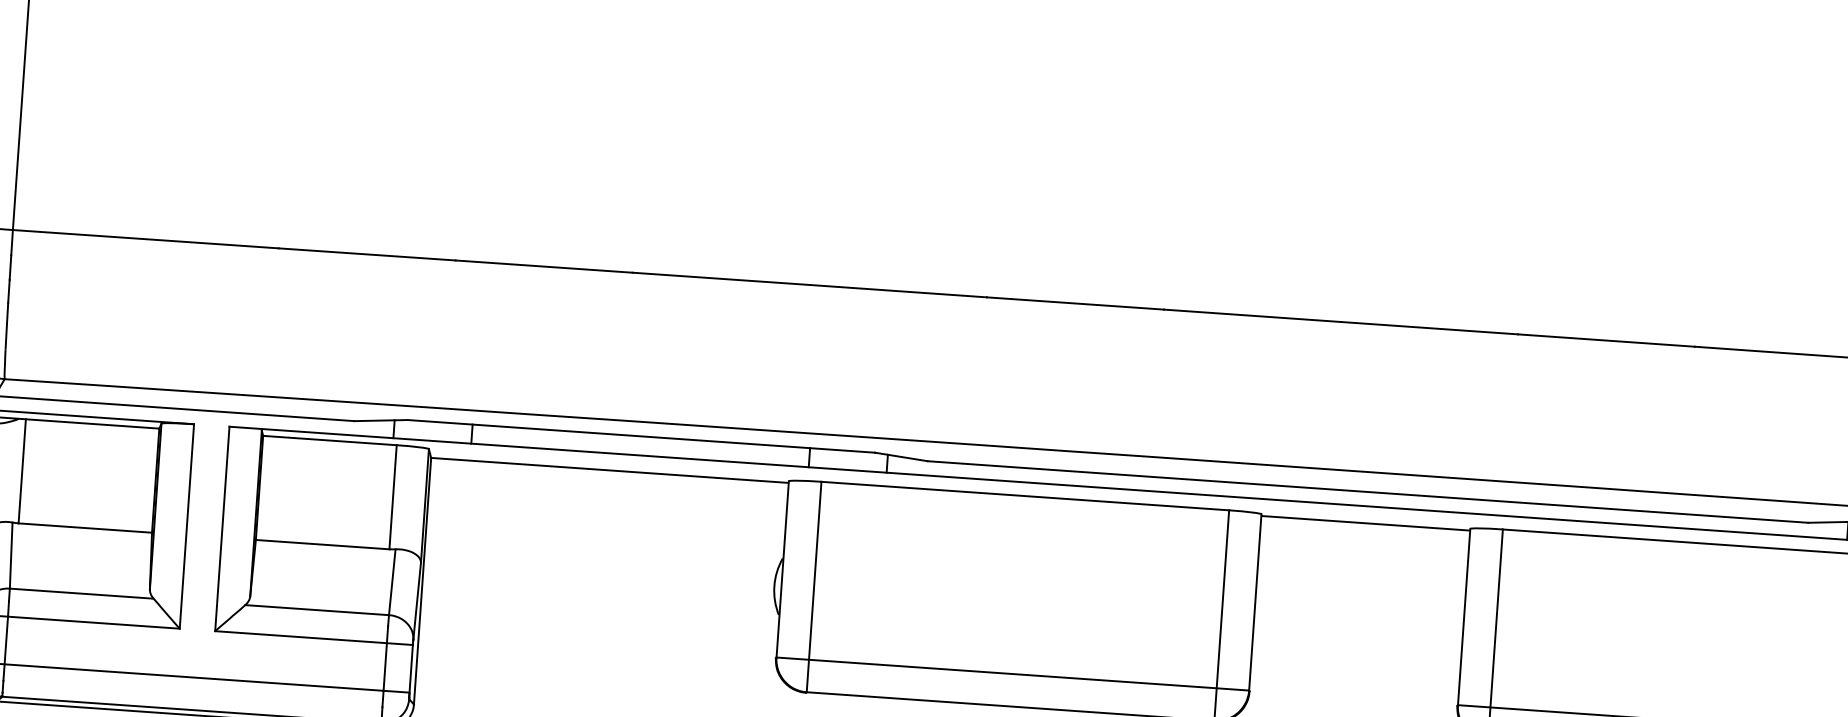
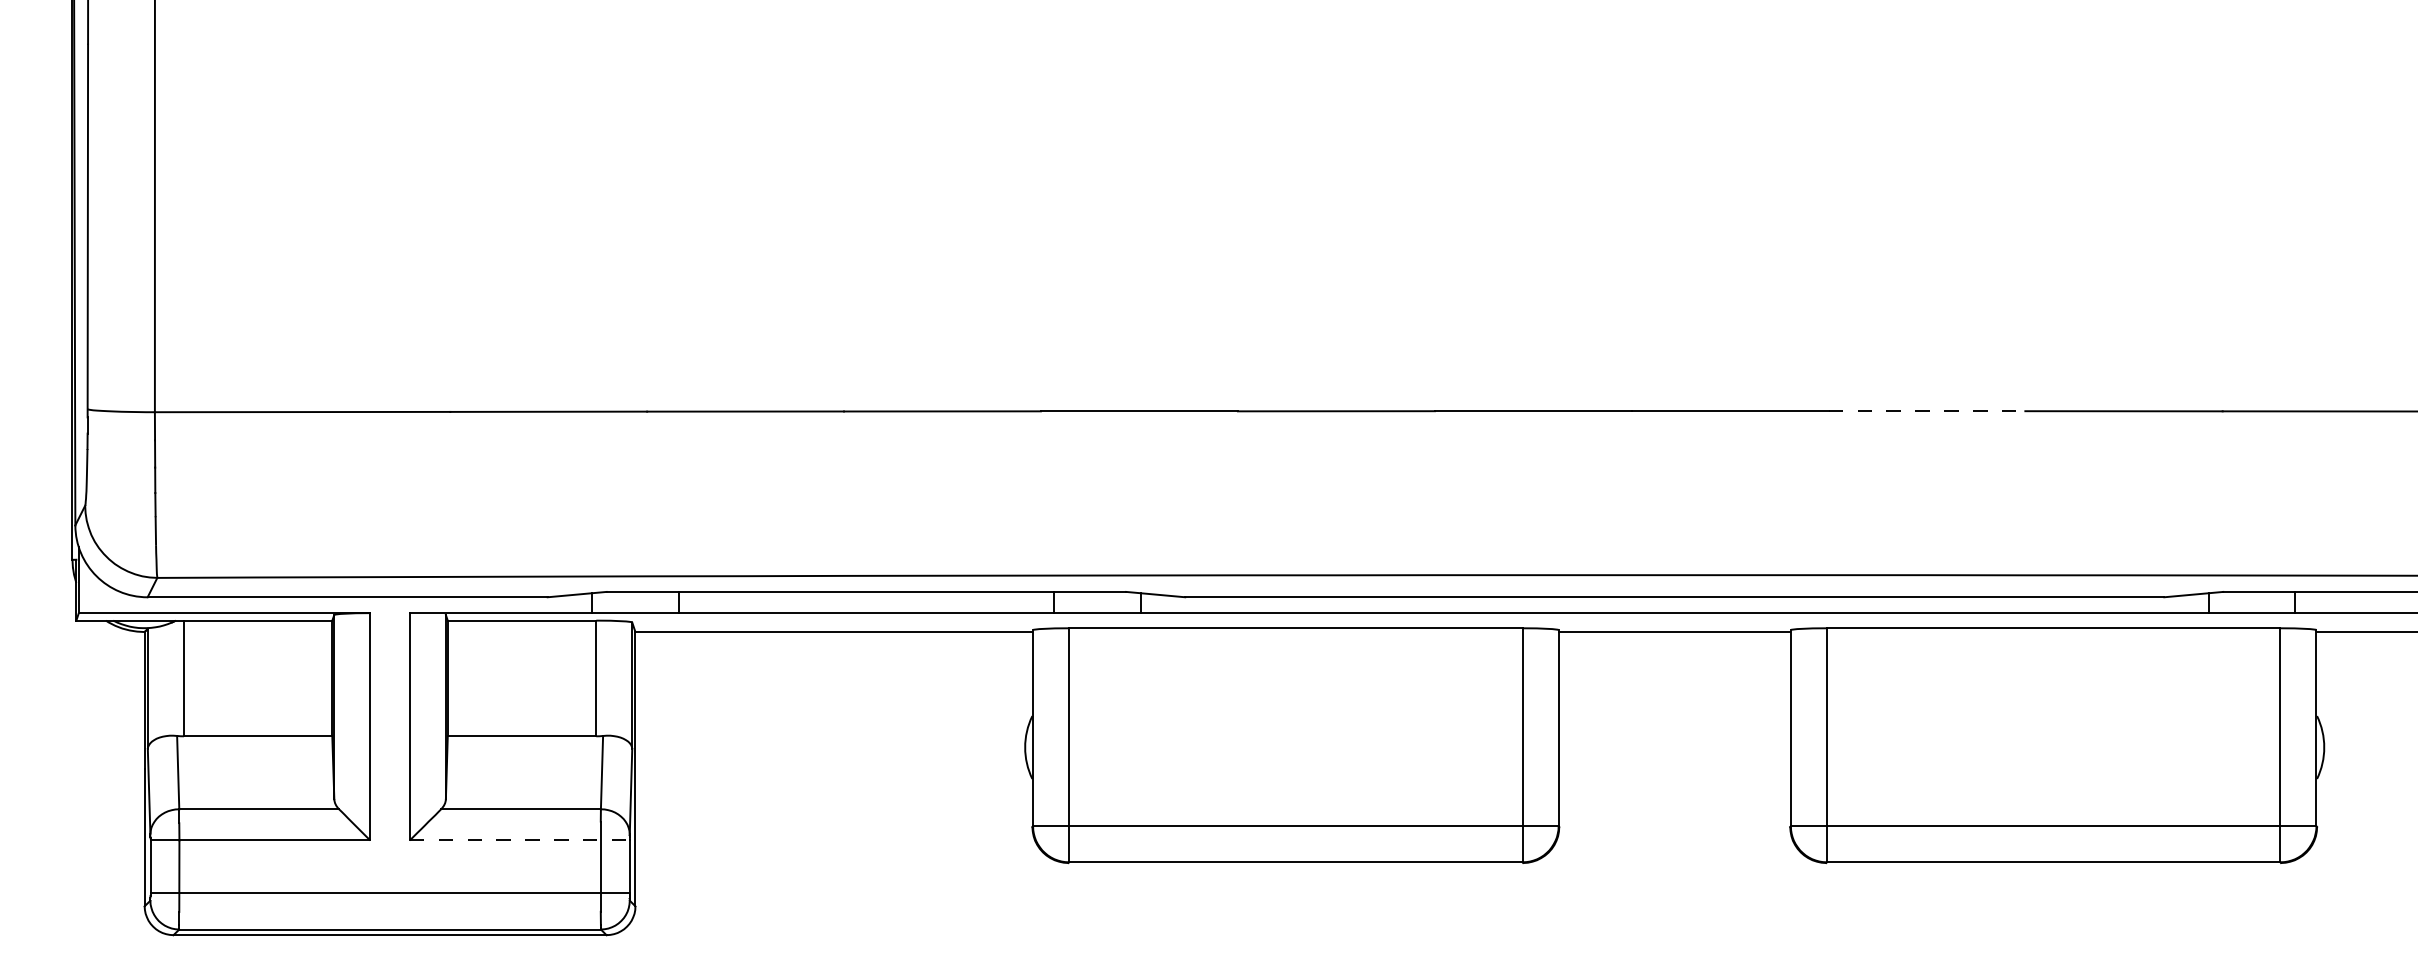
line: (1606, 340) -> (1927, 411), solid -> dashed
line: (313, 638) -> (519, 840), solid -> dashed

